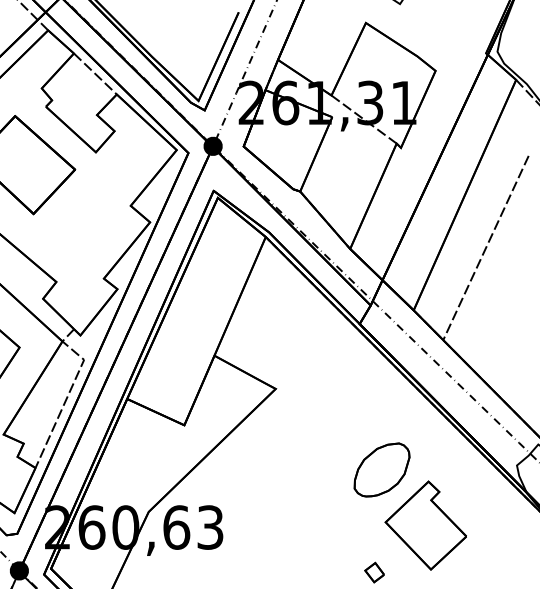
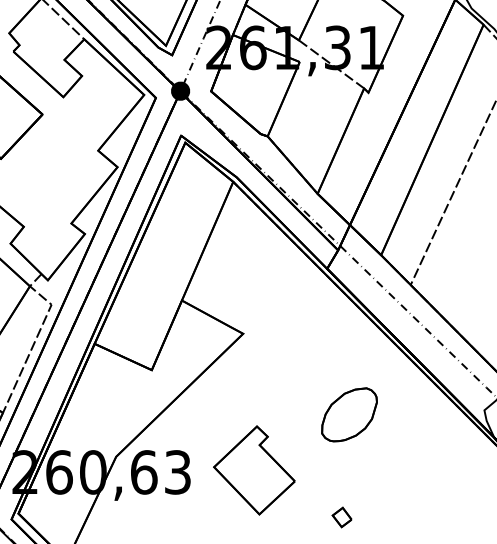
part: (425, 525) -> (253, 470), moved

